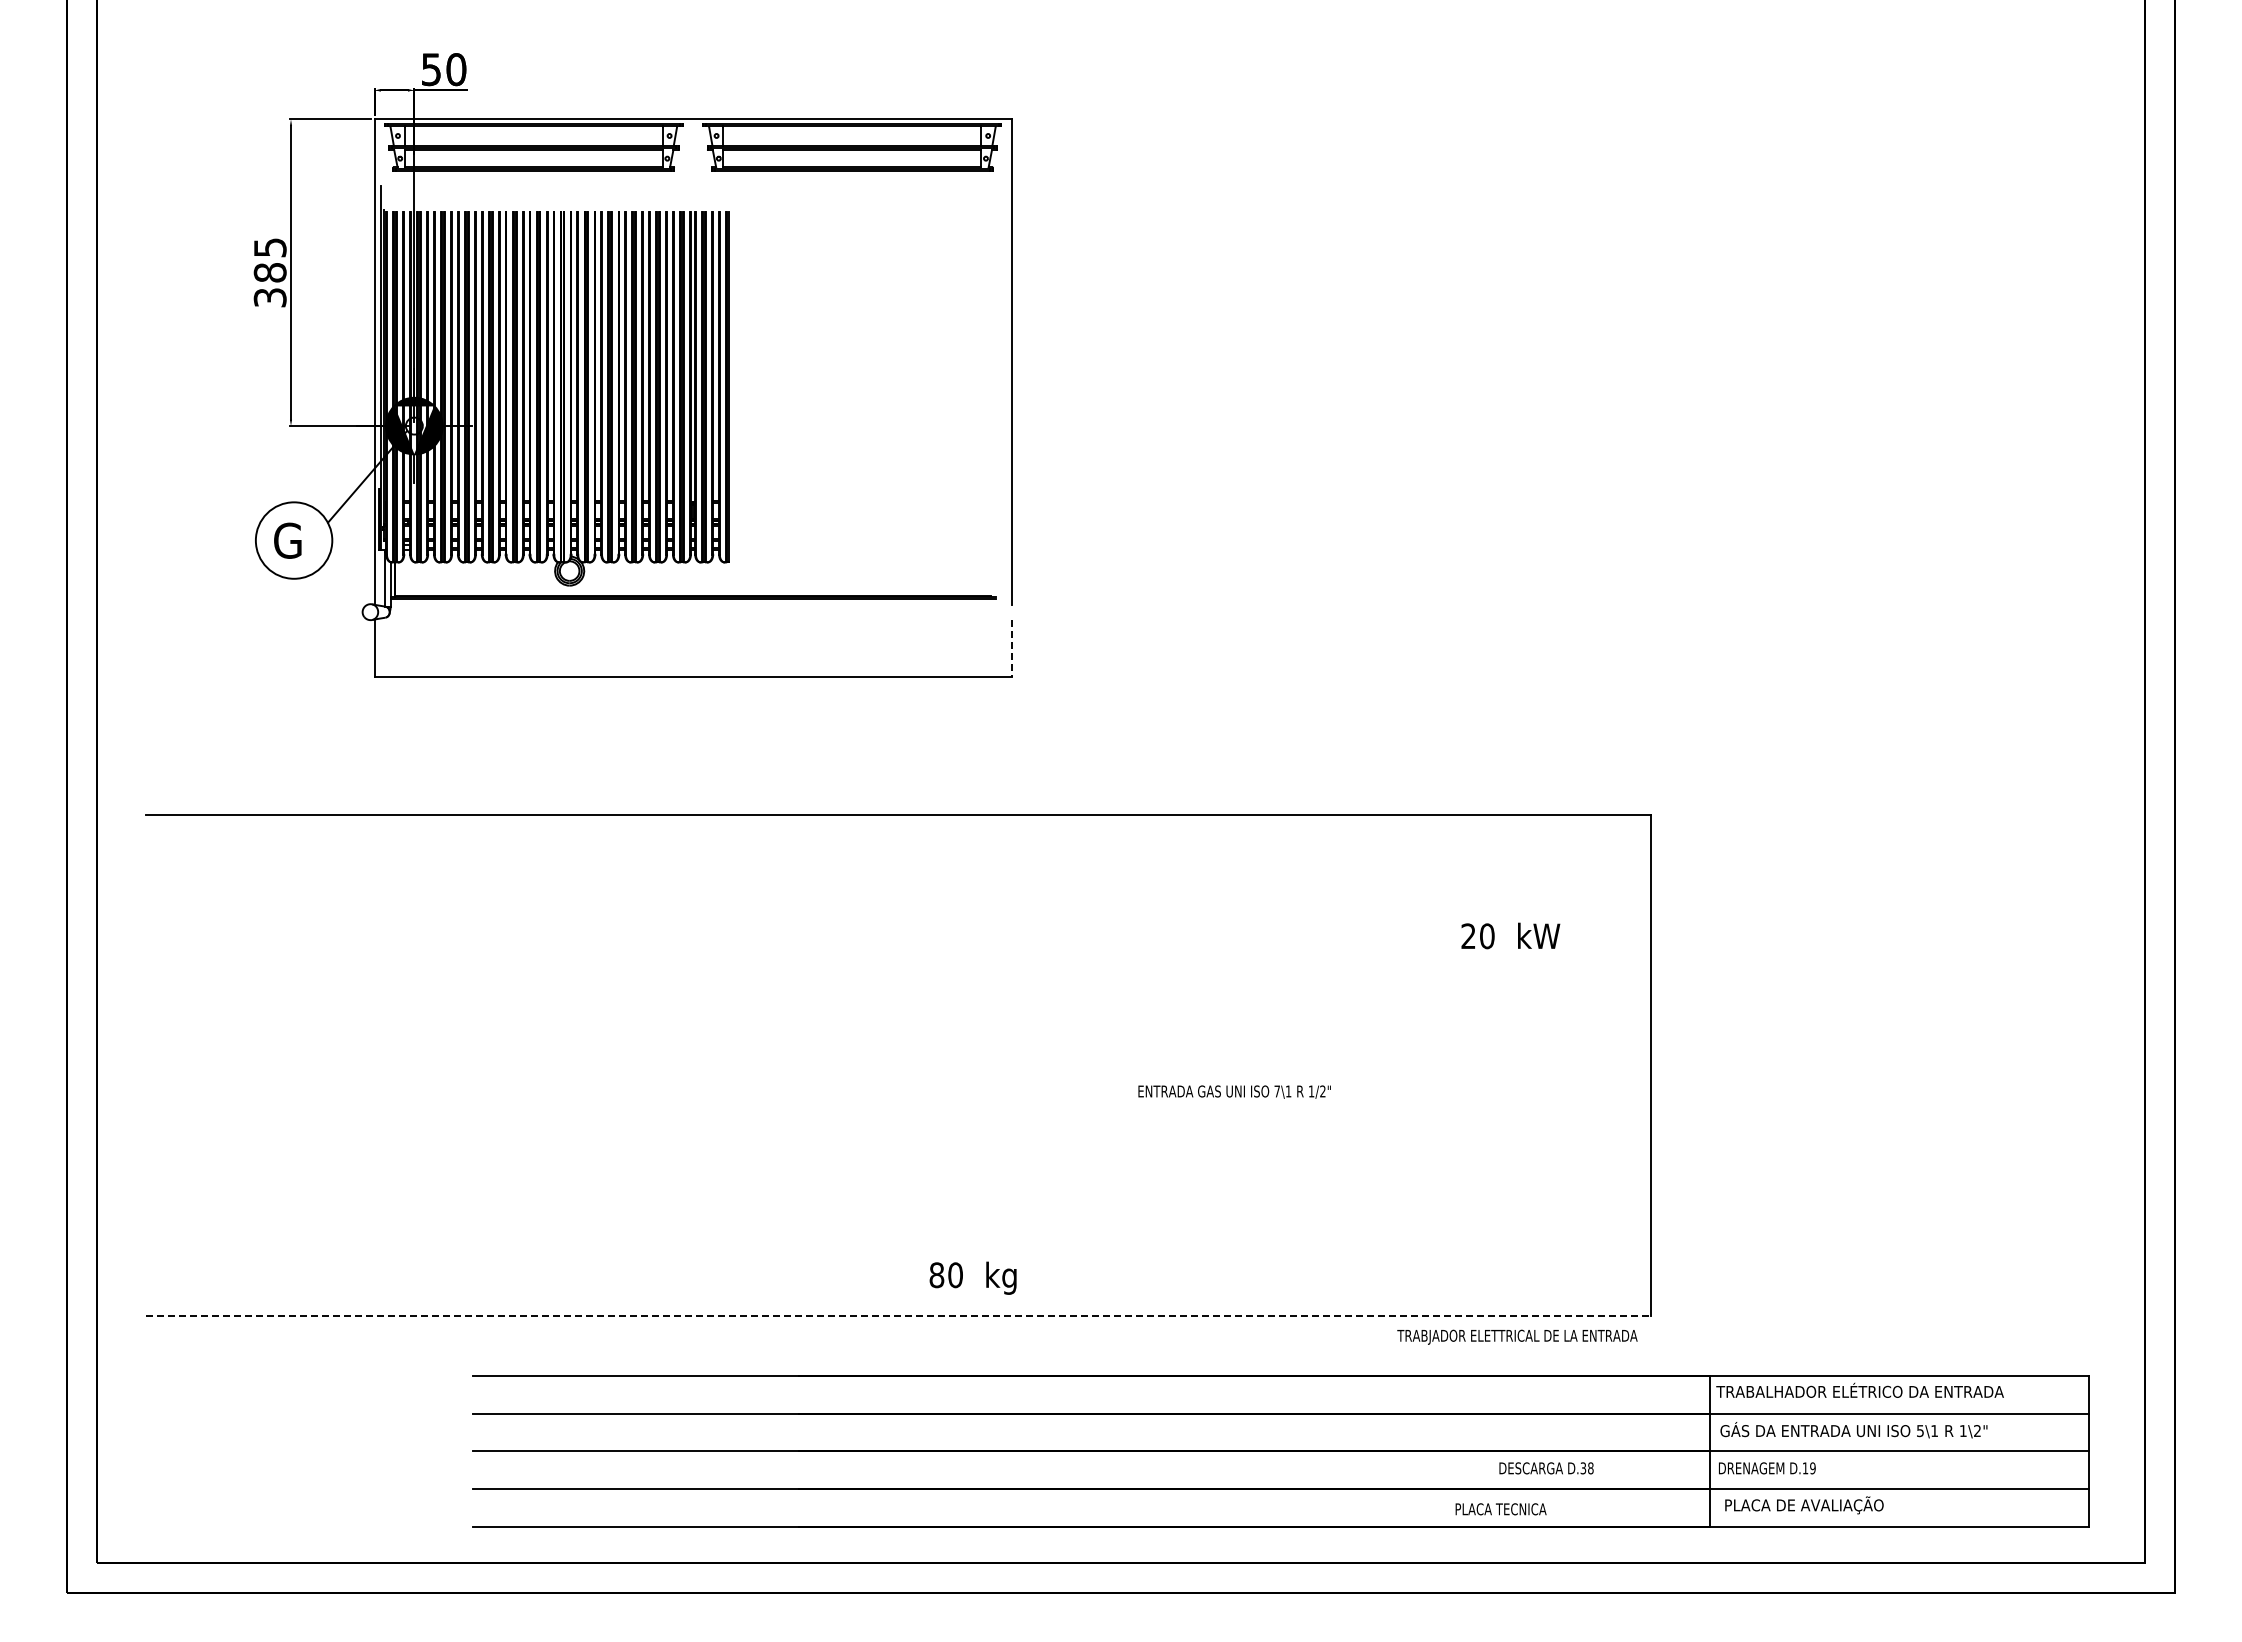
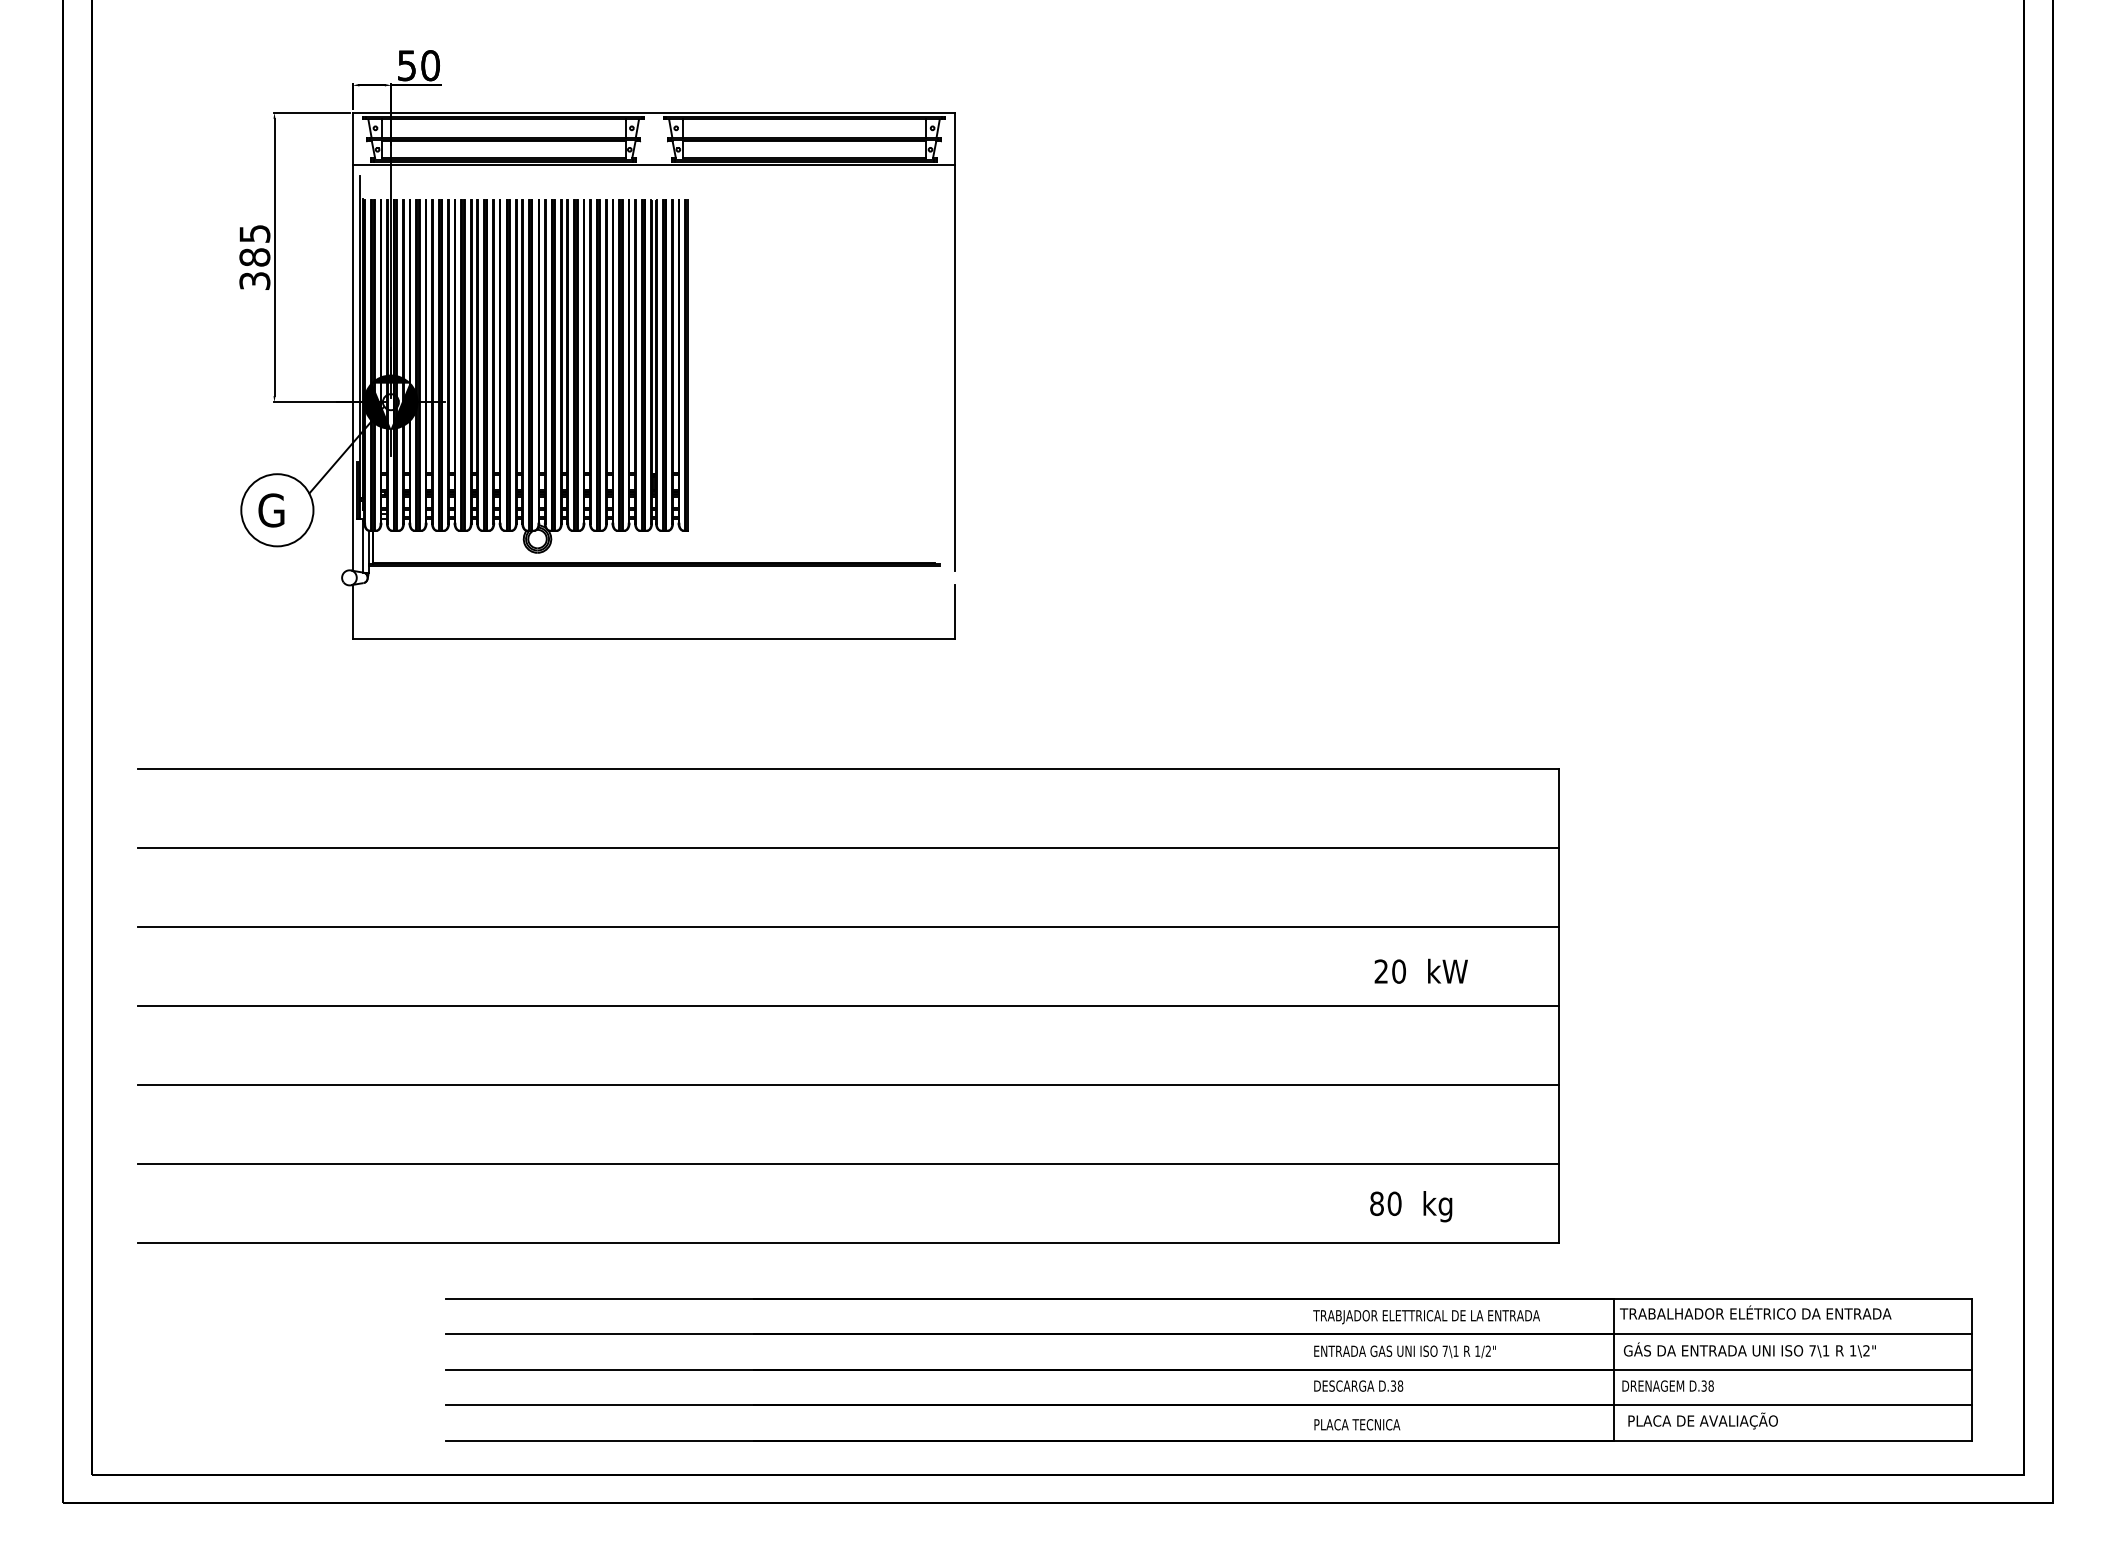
line: (692, 175) -> (653, 165), added
line: (1011, 648) -> (954, 612), dashed -> solid
line: (898, 898) -> (847, 848), added
text: (1510, 935) -> (1420, 970), moved
line: (898, 981) -> (847, 926), added
line: (898, 1065) -> (847, 1005), added
text: (1234, 1091) -> (1404, 1351), moved
line: (898, 1149) -> (847, 1085), added
line: (898, 1232) -> (847, 1163), added
text: (972, 1277) -> (1410, 1205), moved
line: (898, 1316) -> (847, 1242), dashed -> solid
text: (1517, 1336) -> (1426, 1316), moved
text: (1920, 1431) -> (1812, 1351), 5 -> 7
text: (1546, 1468) -> (1358, 1386), moved
text: (1808, 1468) -> (1707, 1386), D.19 -> D.38
text: (1500, 1509) -> (1356, 1424), moved

